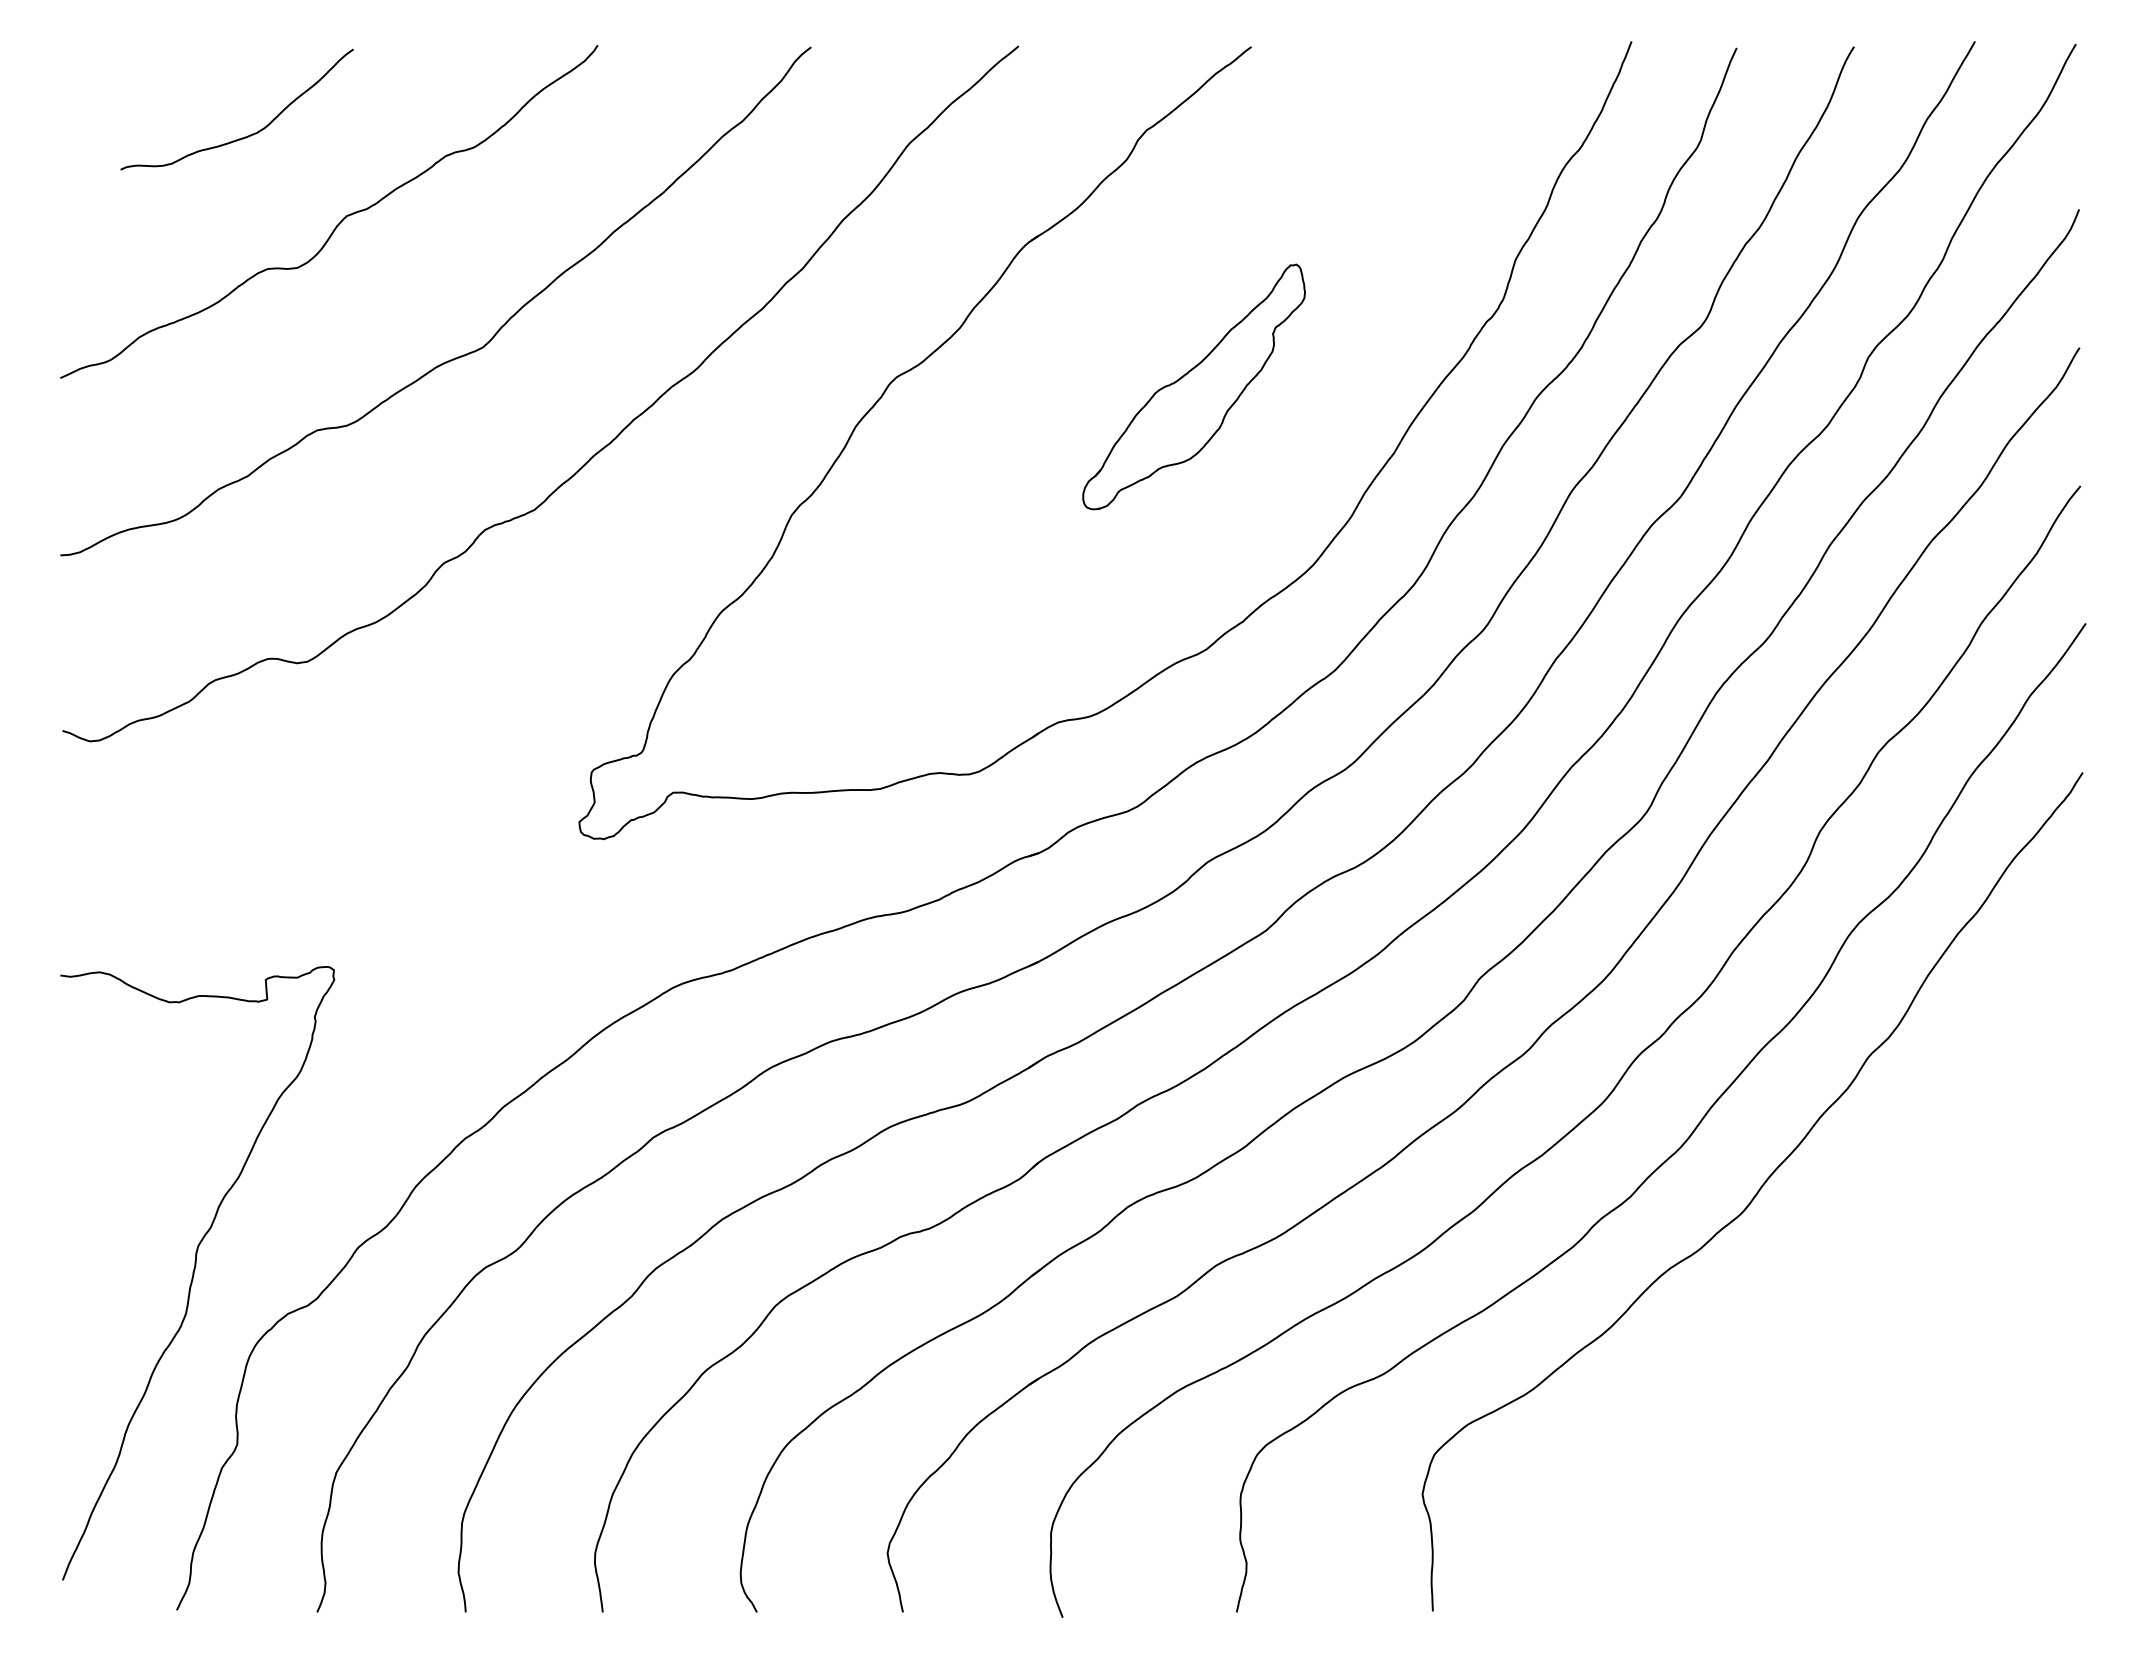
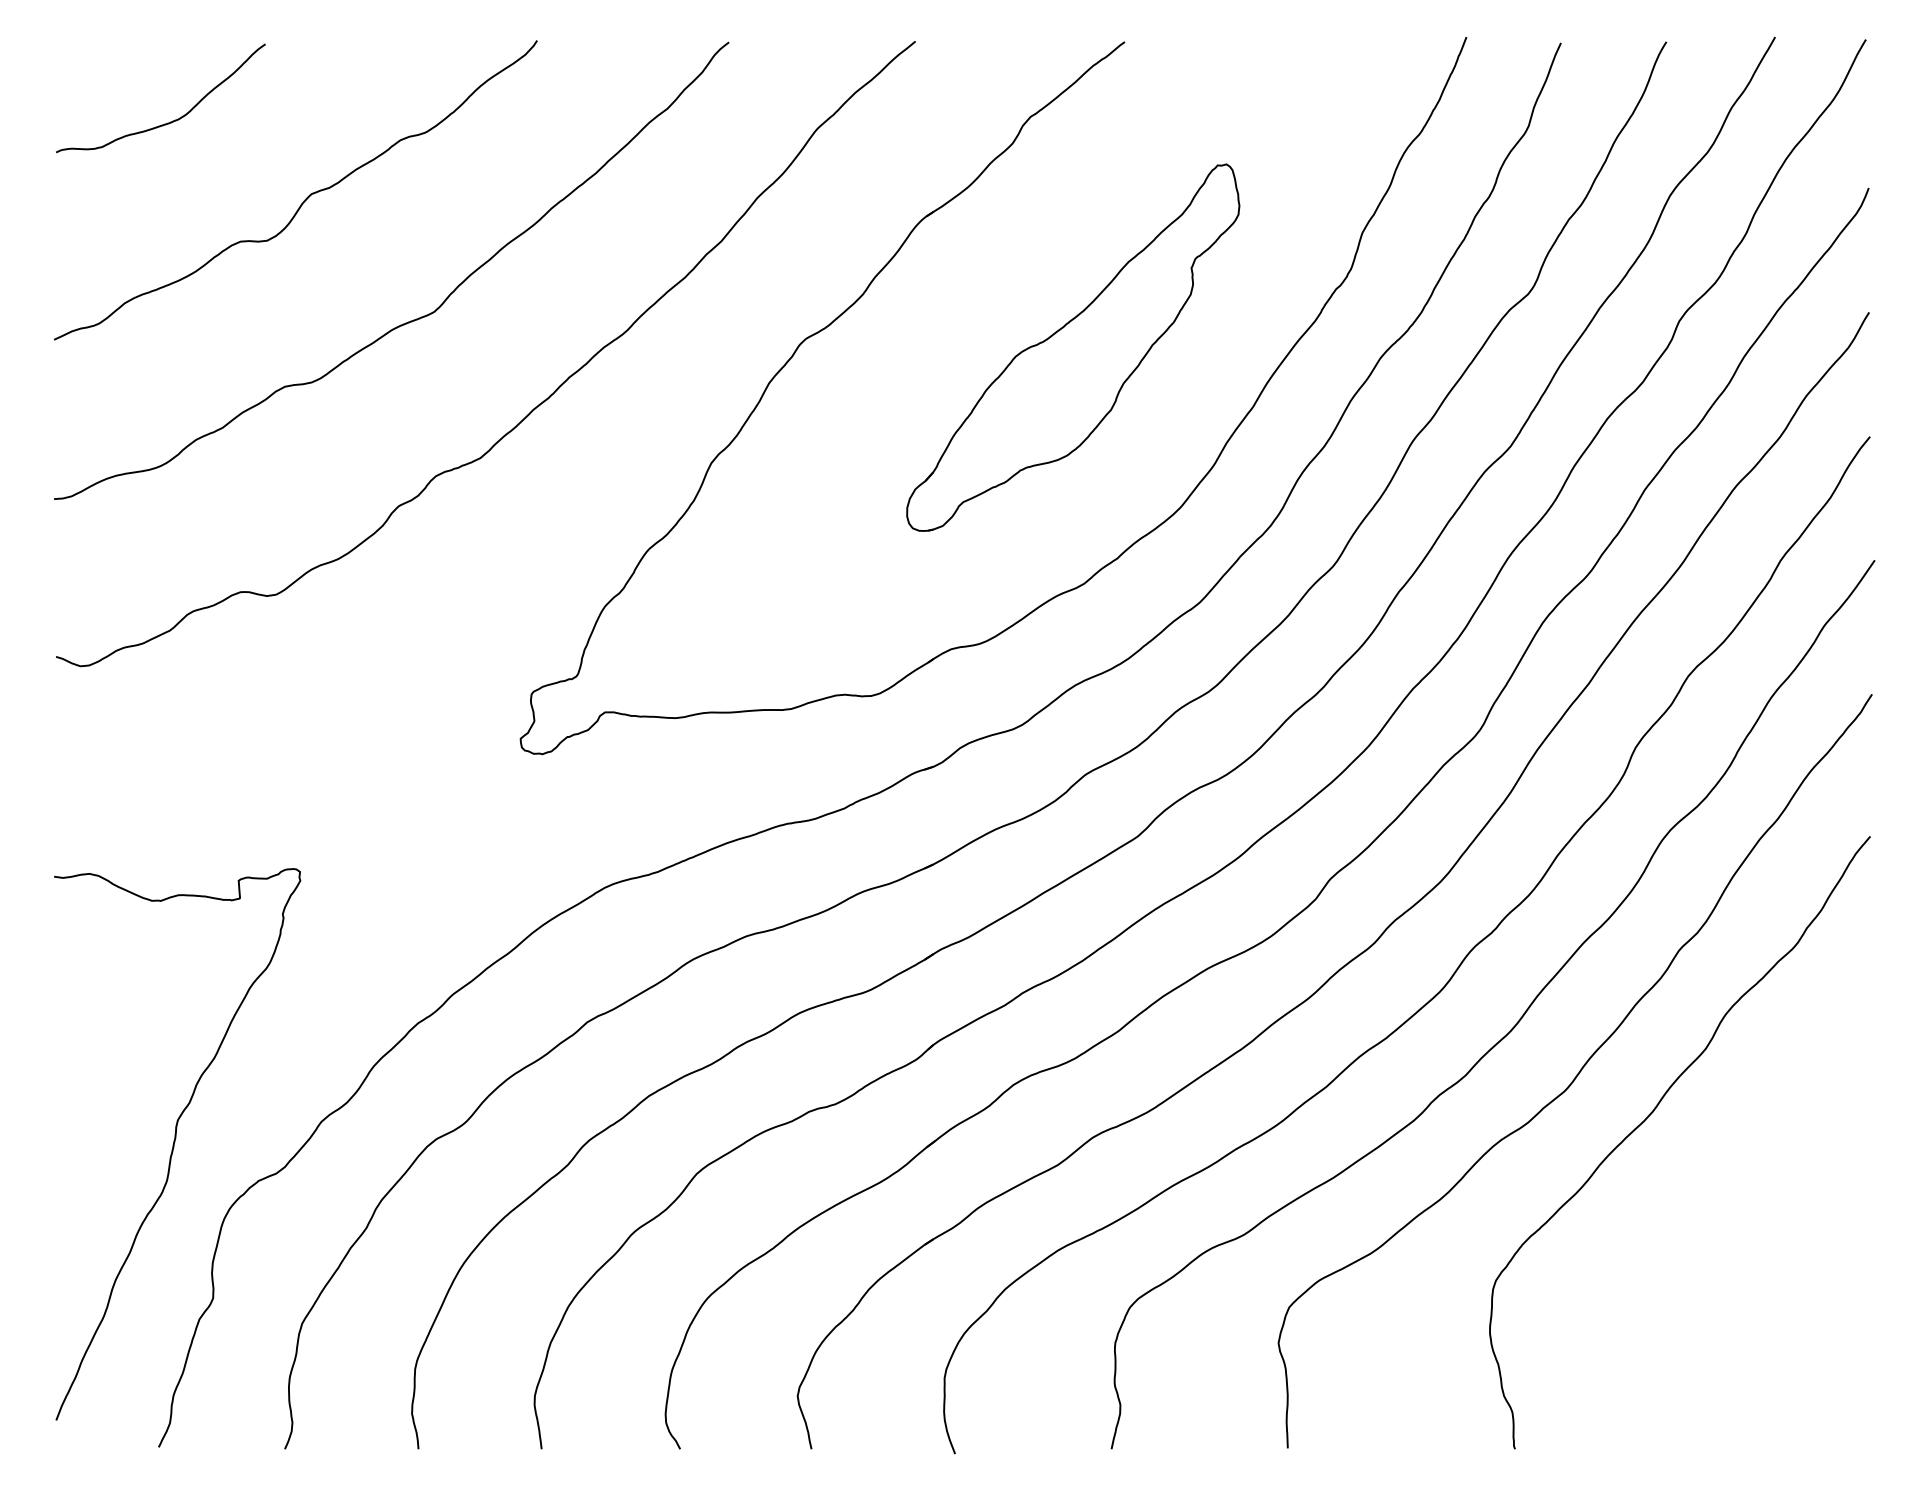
curve: (247, 135) -> (170, 121), moved
part: (1193, 386) -> (1072, 347), size x1.67
curve: (1835, 1242) -> (1649, 1116), added

